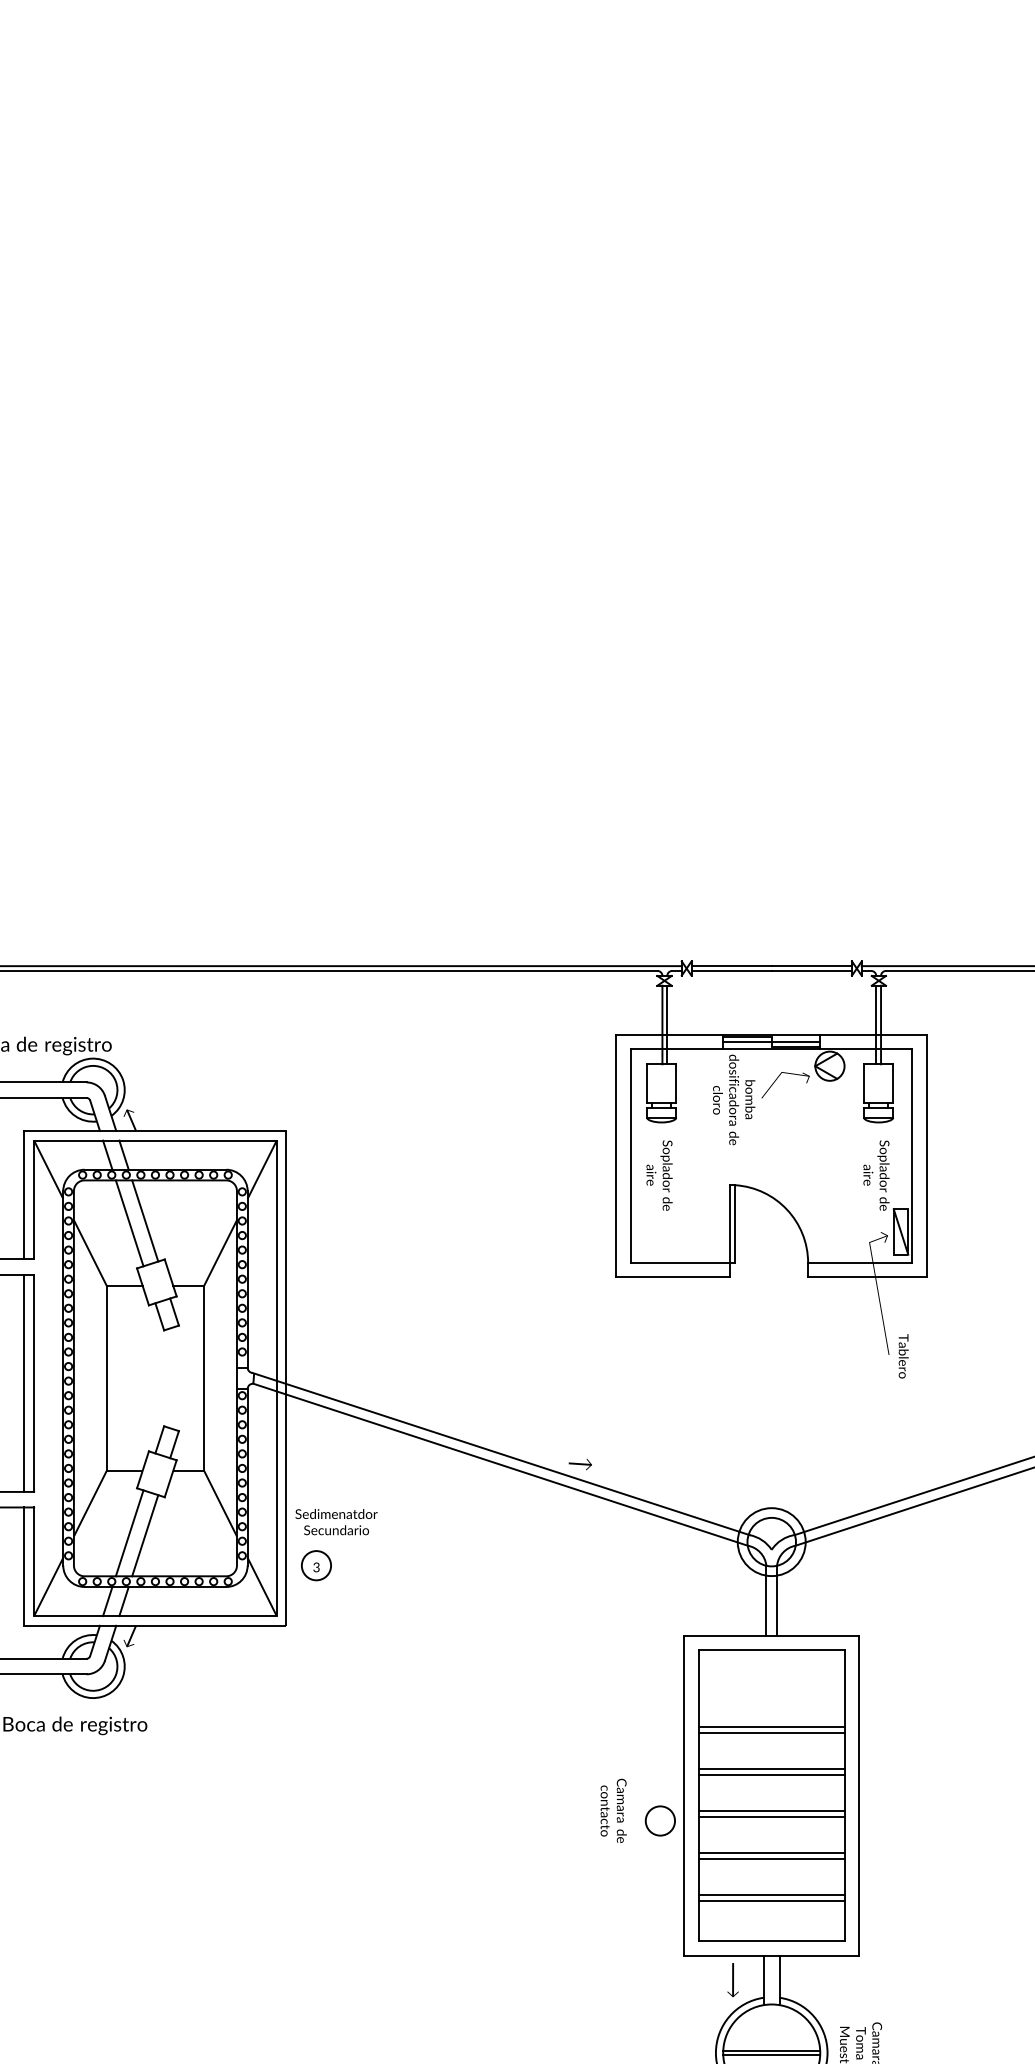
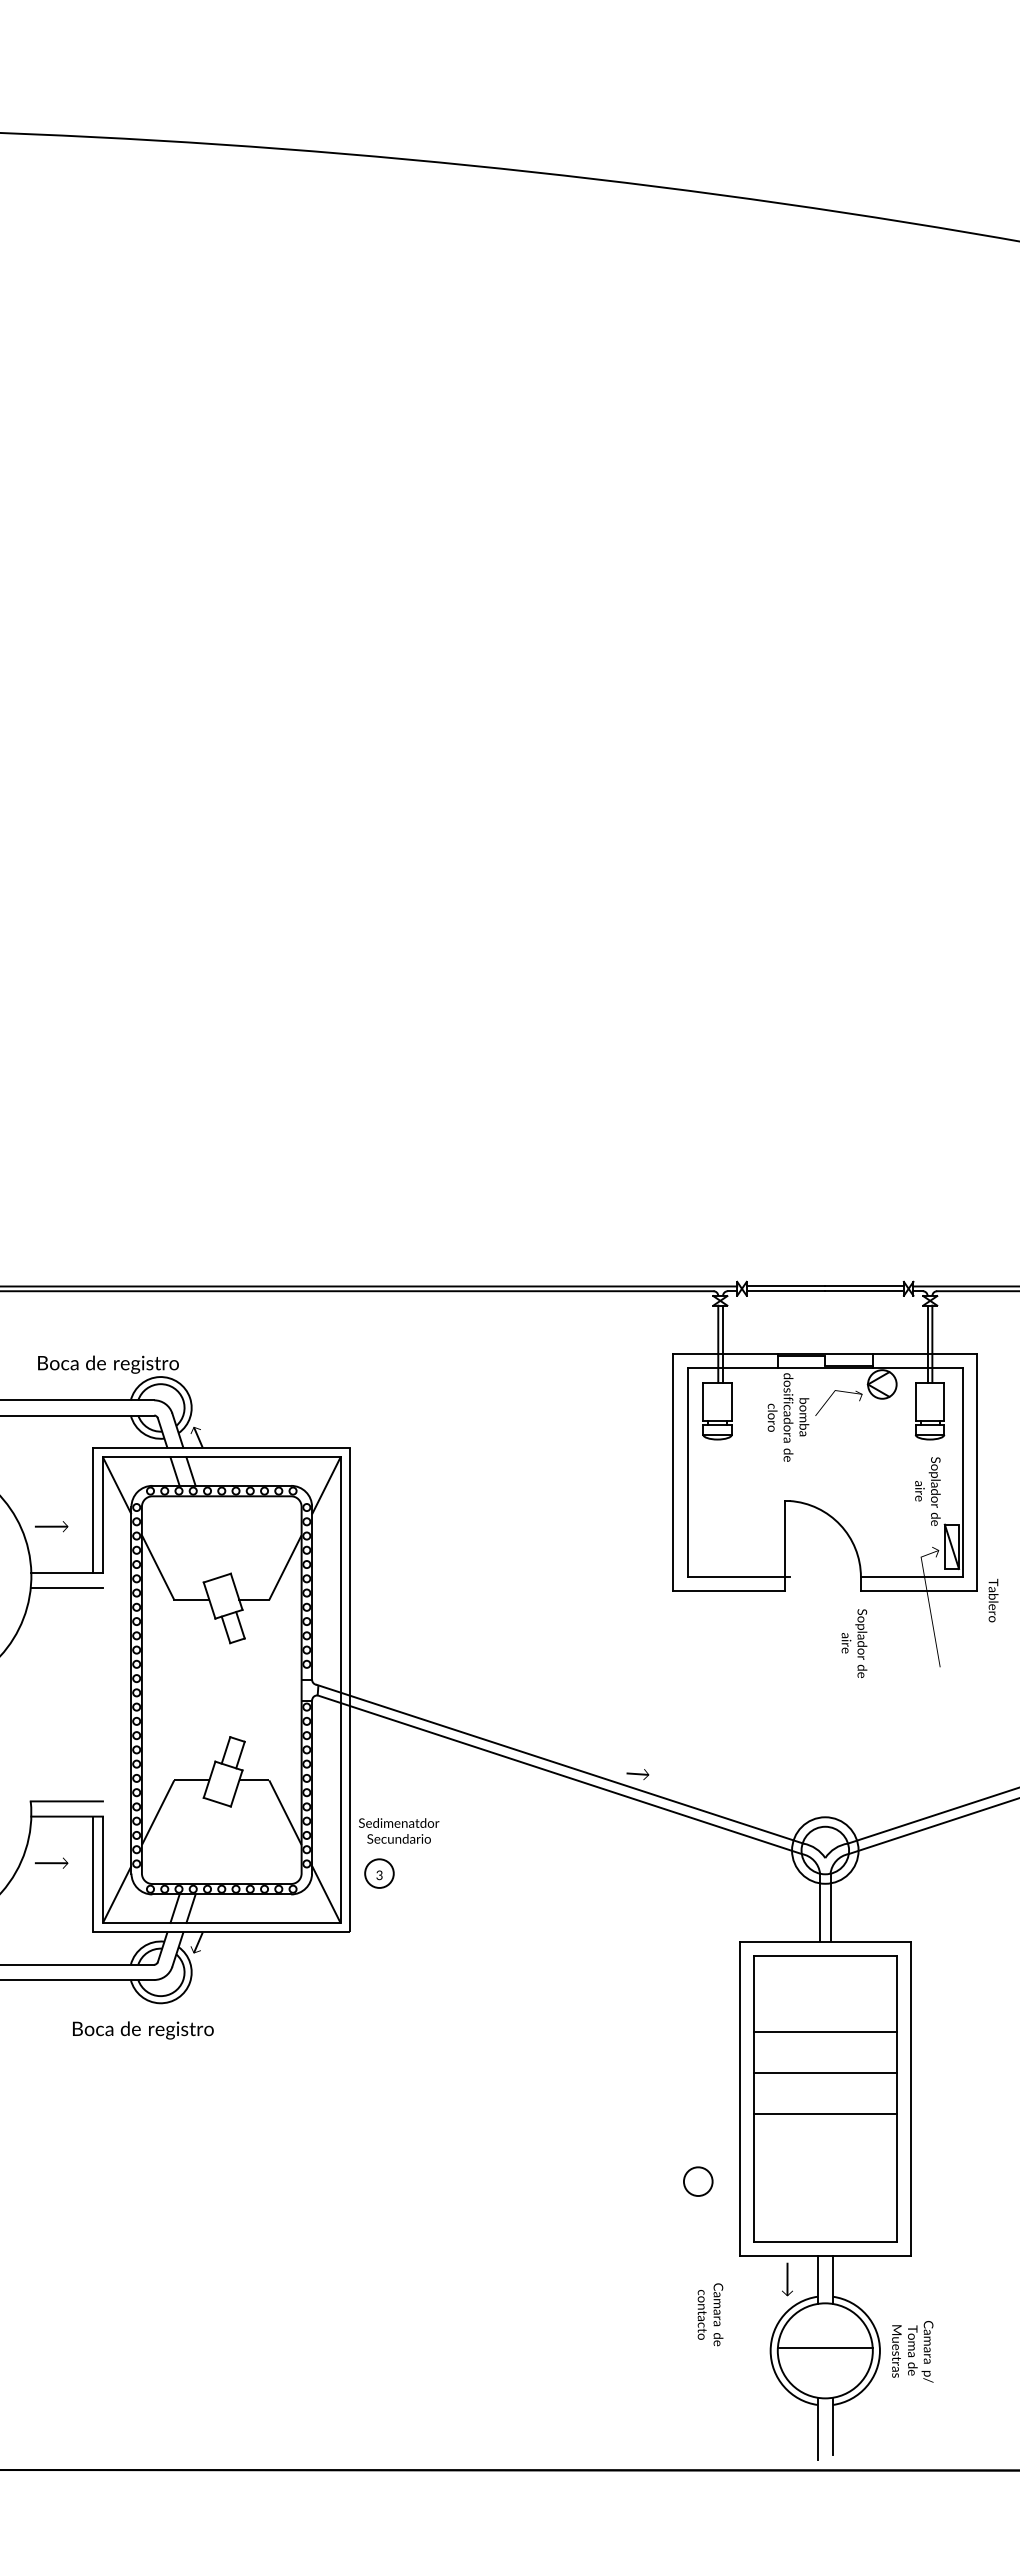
line: (770, 1041) -> (824, 1360), removed
text: (659, 1175) -> (854, 1643), moved
line: (144, 1220) -> (211, 1535), removed
line: (129, 1223) -> (196, 1538), removed
line: (735, 1224) -> (789, 1539), removed
text: (903, 1356) -> (993, 1600), moved
line: (107, 1377) -> (174, 1689), removed
line: (204, 1377) -> (269, 1689), removed
line: (24, 1382) -> (93, 1694), removed
line: (33, 1382) -> (102, 1694), removed
line: (129, 1532) -> (196, 1841), removed
line: (144, 1535) -> (211, 1844), removed
line: (771, 1733) -> (825, 2037), removed
line: (771, 1774) -> (825, 2078), removed
text: (613, 1810) -> (710, 2314), moved
line: (771, 1816) -> (825, 2119), removed
circle: (660, 1820) -> (698, 2181), moved
line: (771, 1852) -> (825, 2154), removed
line: (771, 1858) -> (825, 2160), removed
line: (771, 1894) -> (825, 2195), removed
line: (771, 1900) -> (825, 2201), removed
line: (770, 2055) -> (824, 2353), removed

